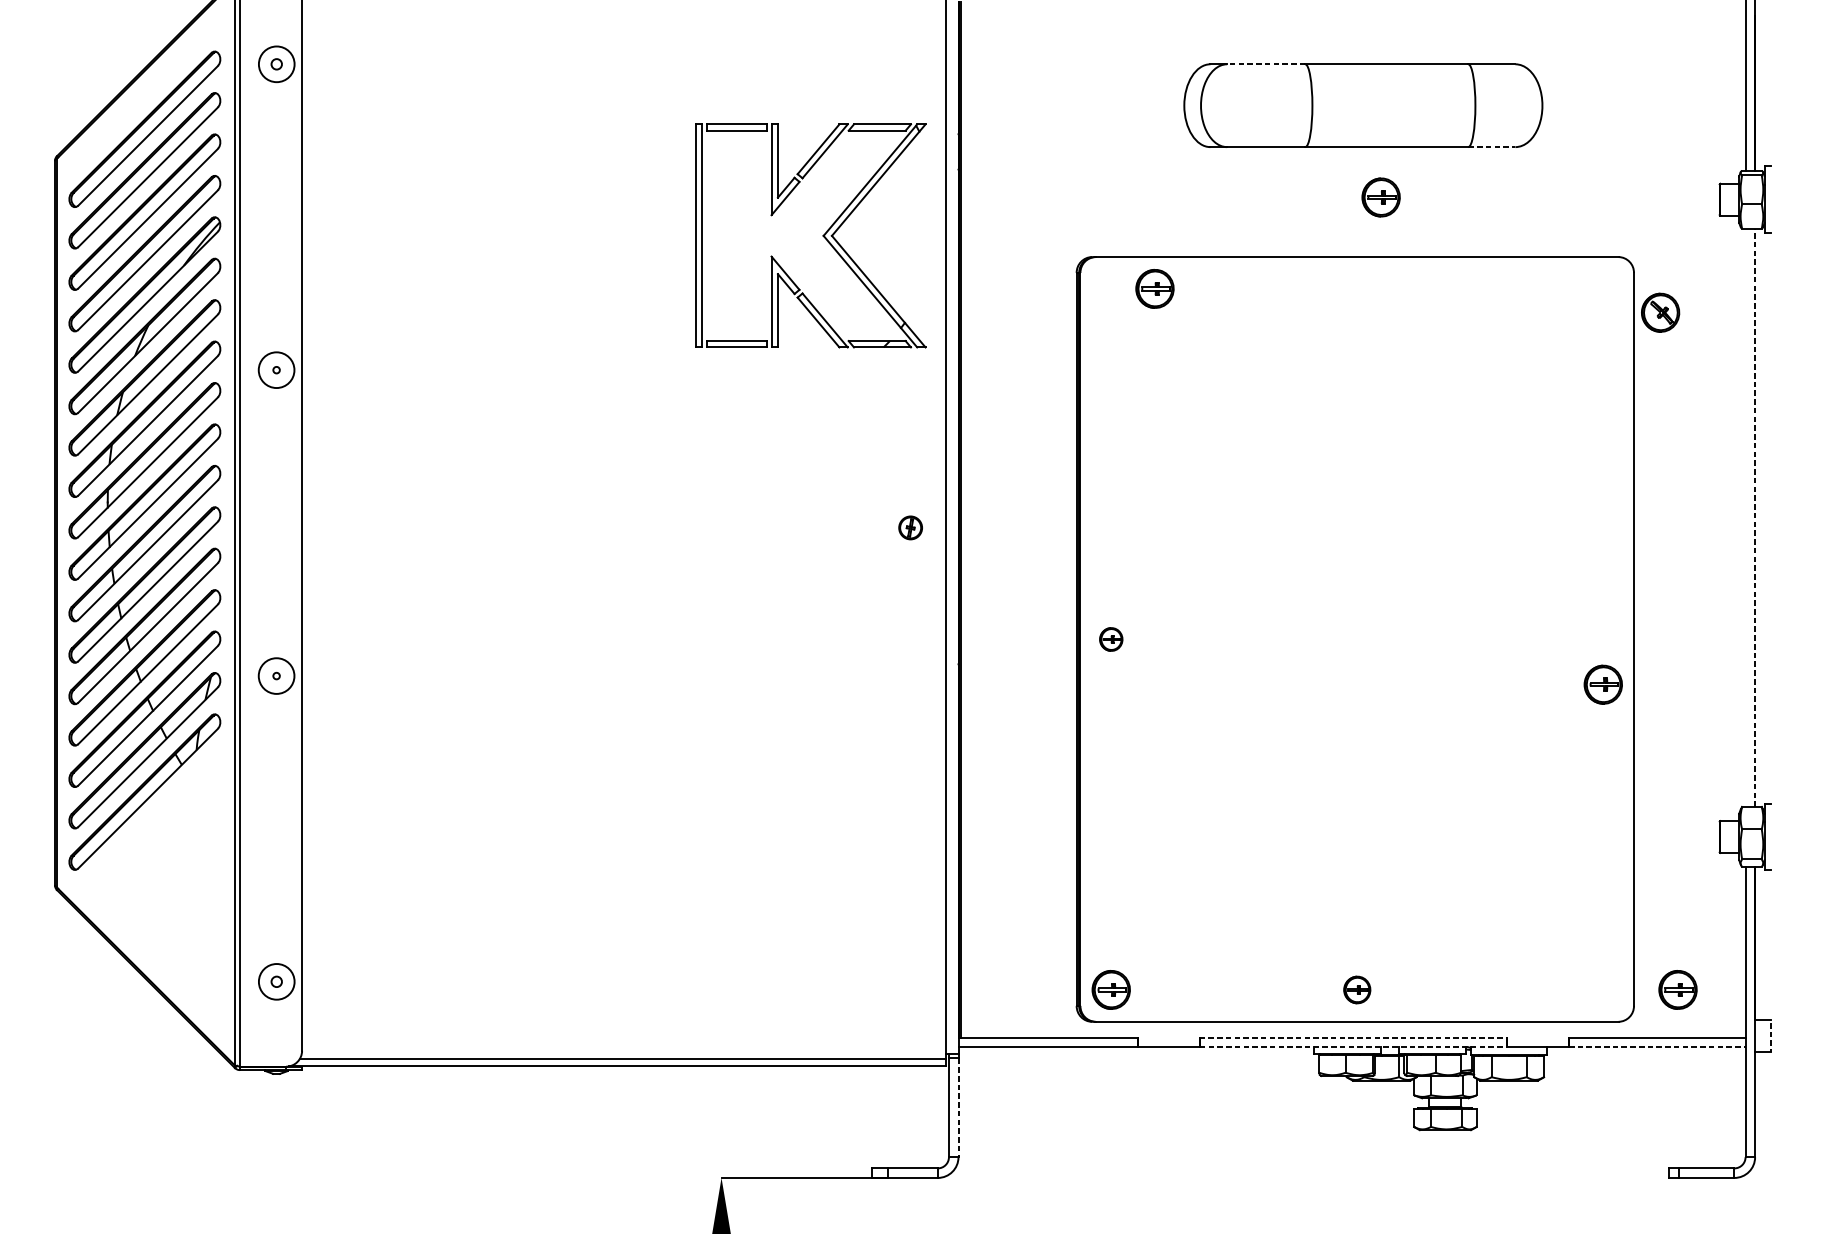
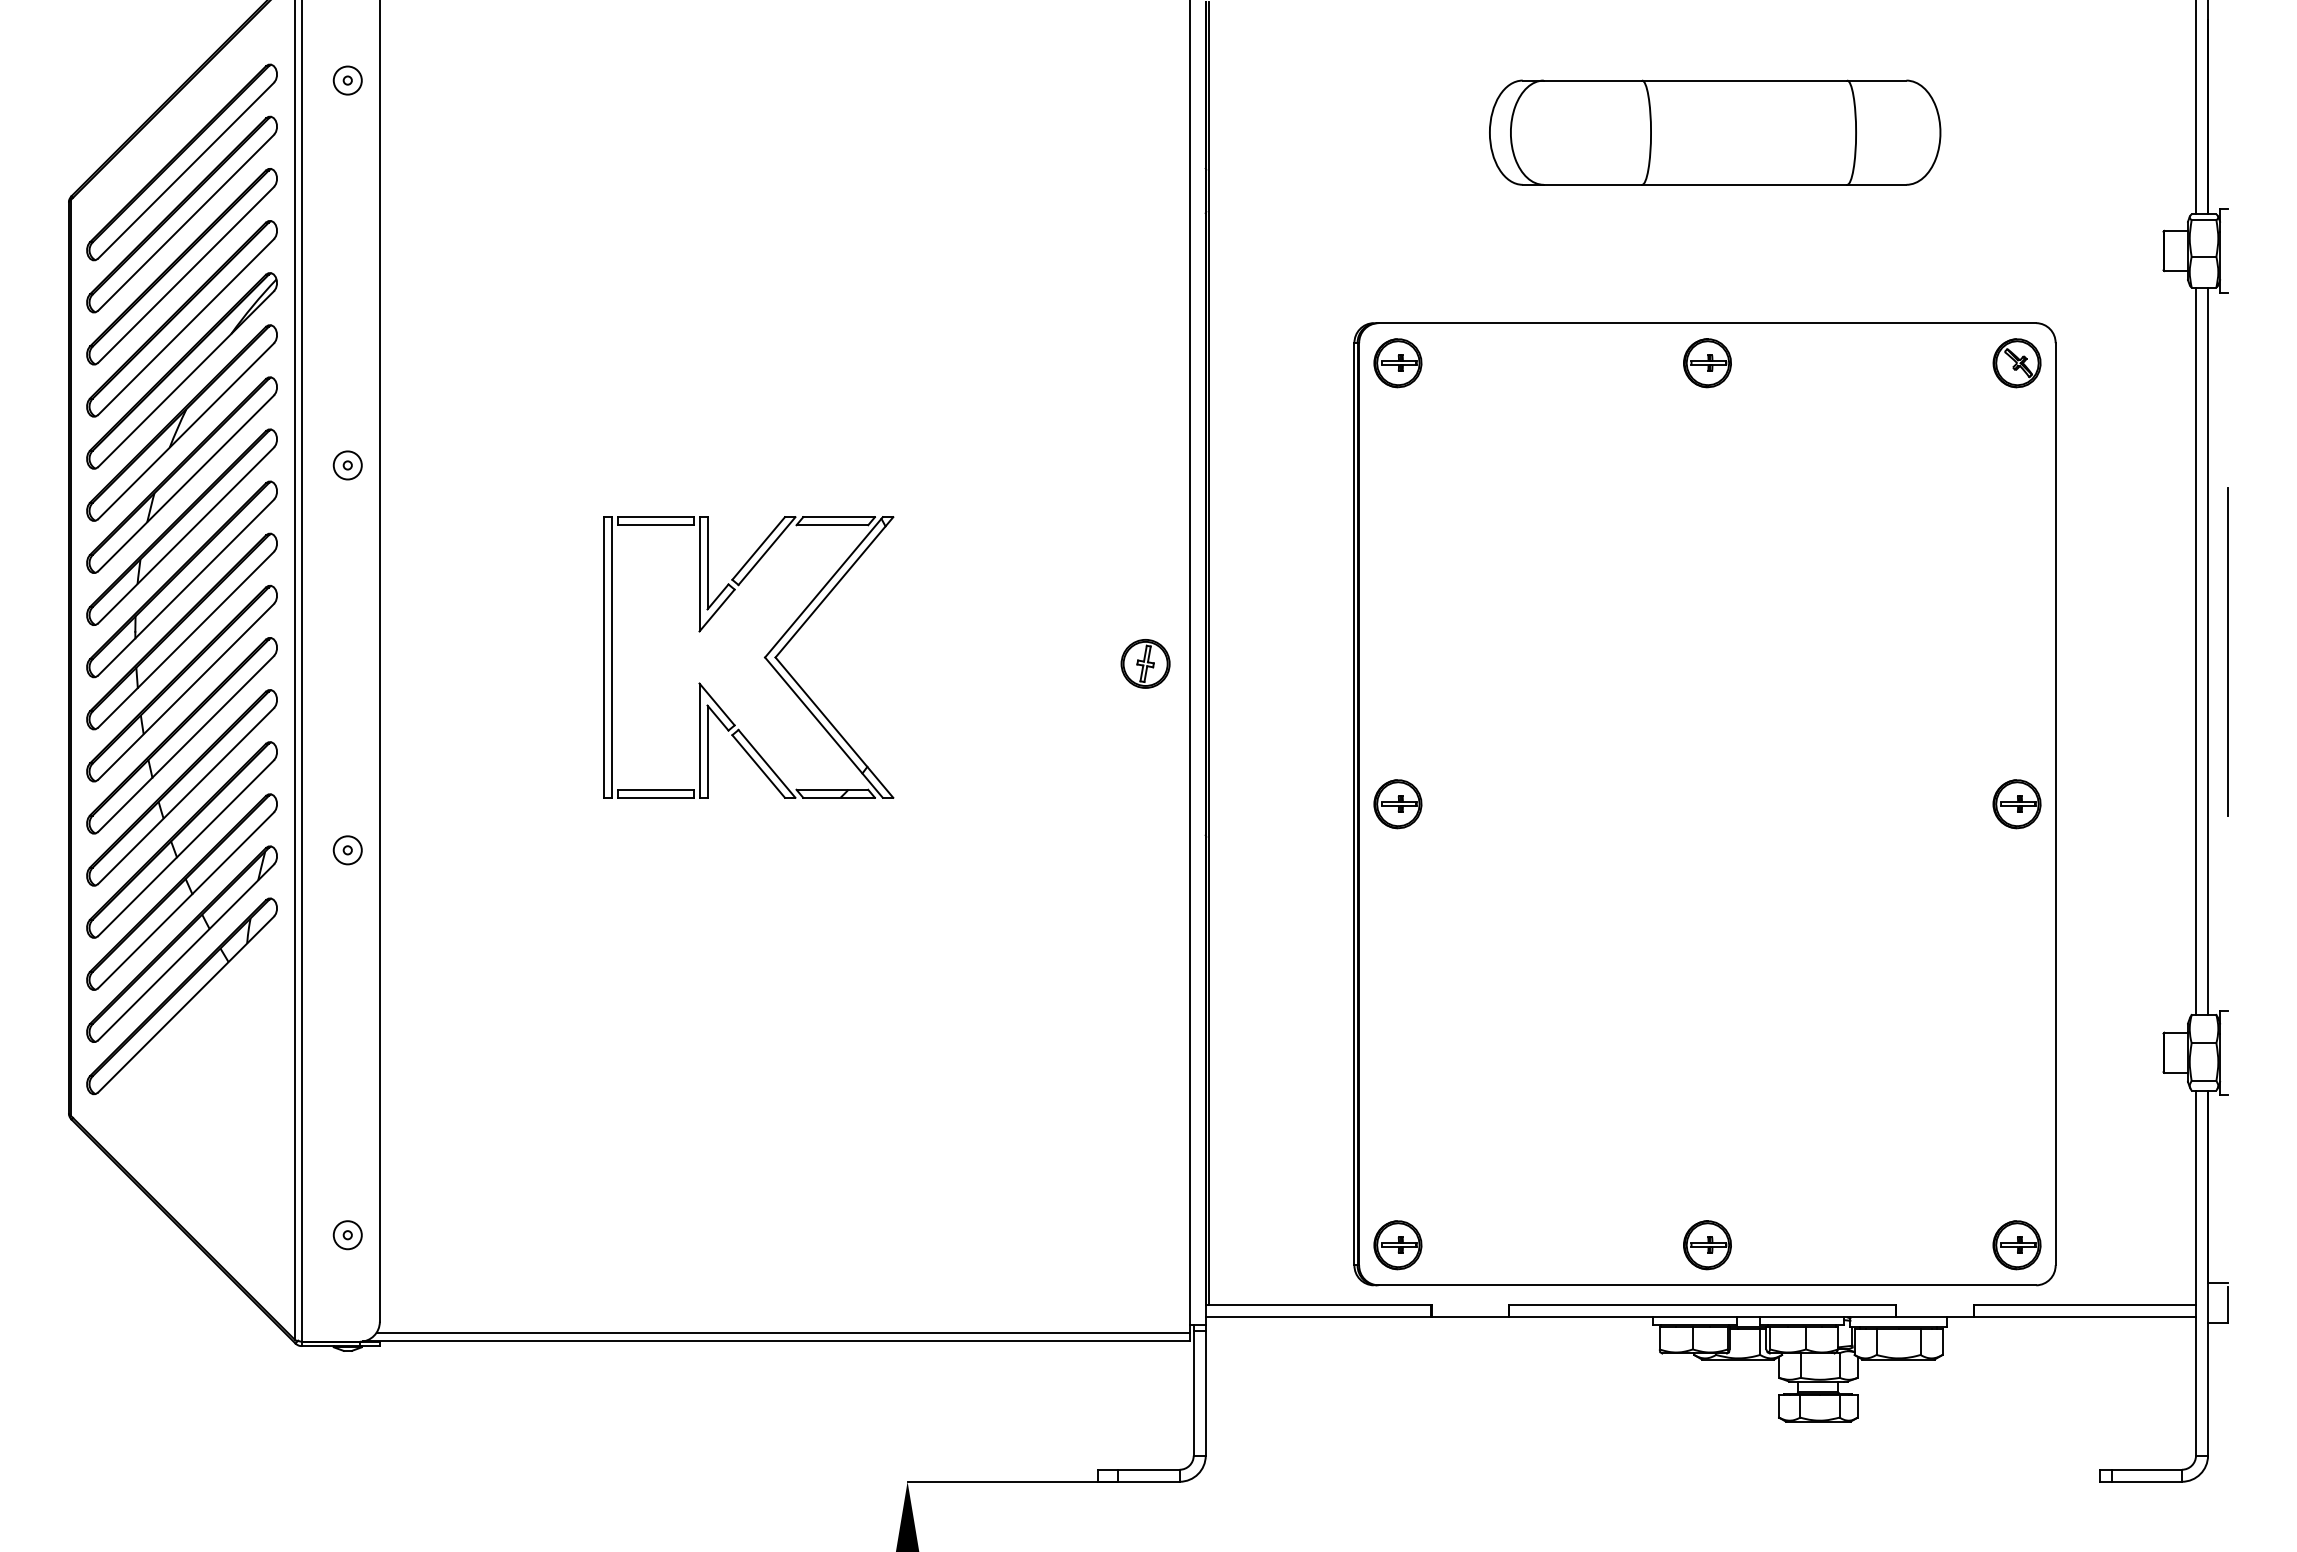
part: (276, 64) -> (347, 80), size x0.62
line: (1265, 64) -> (1592, 80), dashed -> solid
line: (1491, 146) -> (1876, 184), dashed -> solid
part: (1381, 197) -> (1707, 363), moved
part: (822, 235) -> (763, 657), moved
part: (1154, 289) -> (1397, 363), moved
part: (1660, 312) -> (2016, 363), moved
circle: (276, 370) -> (347, 465), size x0.62
line: (1745, 517) -> (2196, 650), added
line: (1755, 518) -> (2208, 651), dashed -> solid
line: (1771, 518) -> (2228, 651), added
part: (910, 527) -> (1145, 663), size x1.67
part: (1110, 639) -> (1397, 804), size x1.67
circle: (276, 676) -> (347, 850), size x0.62
part: (1602, 684) -> (2016, 804), moved
part: (276, 982) -> (347, 1235), size x0.62
part: (1357, 990) -> (1707, 1245), size x1.43
part: (1677, 990) -> (2016, 1245), moved
line: (1354, 1037) -> (1703, 1305), dashed -> solid
line: (1771, 1037) -> (2228, 1305), dashed -> solid
line: (1354, 1047) -> (1703, 1317), dashed -> solid
line: (1657, 1047) -> (2085, 1317), dashed -> solid
line: (958, 1108) -> (1205, 1394), dashed -> solid

